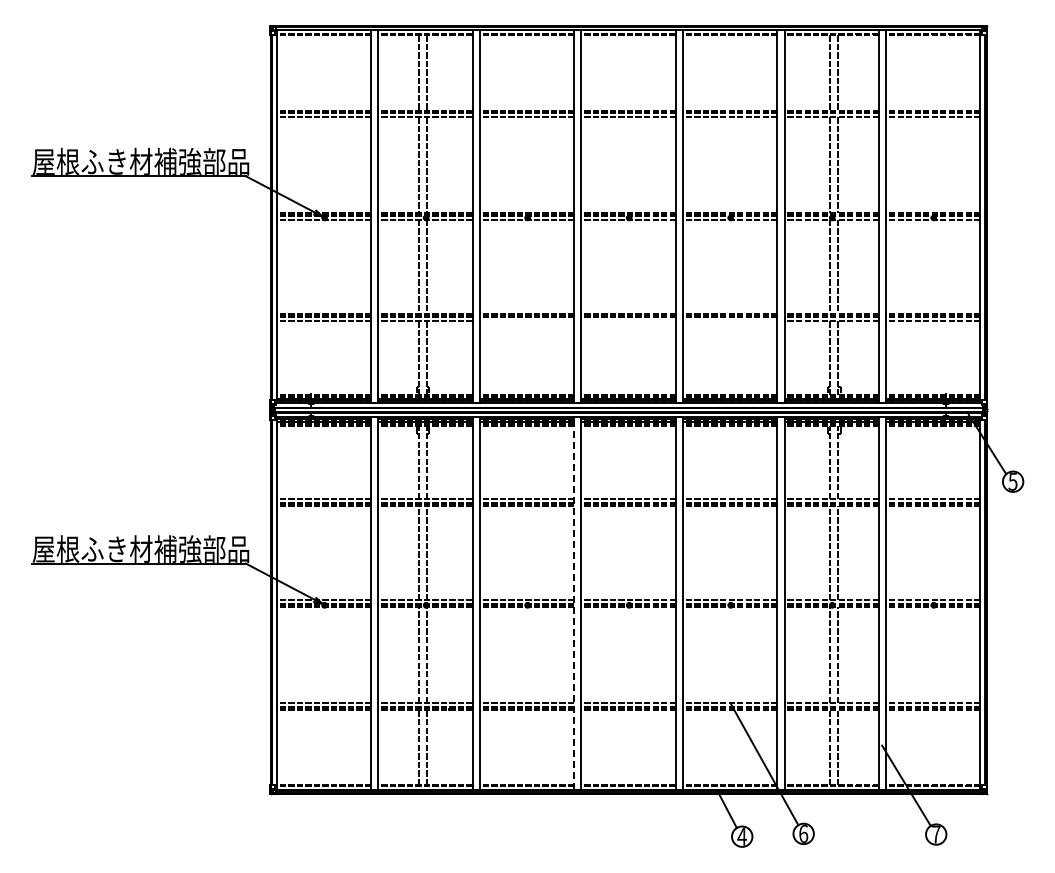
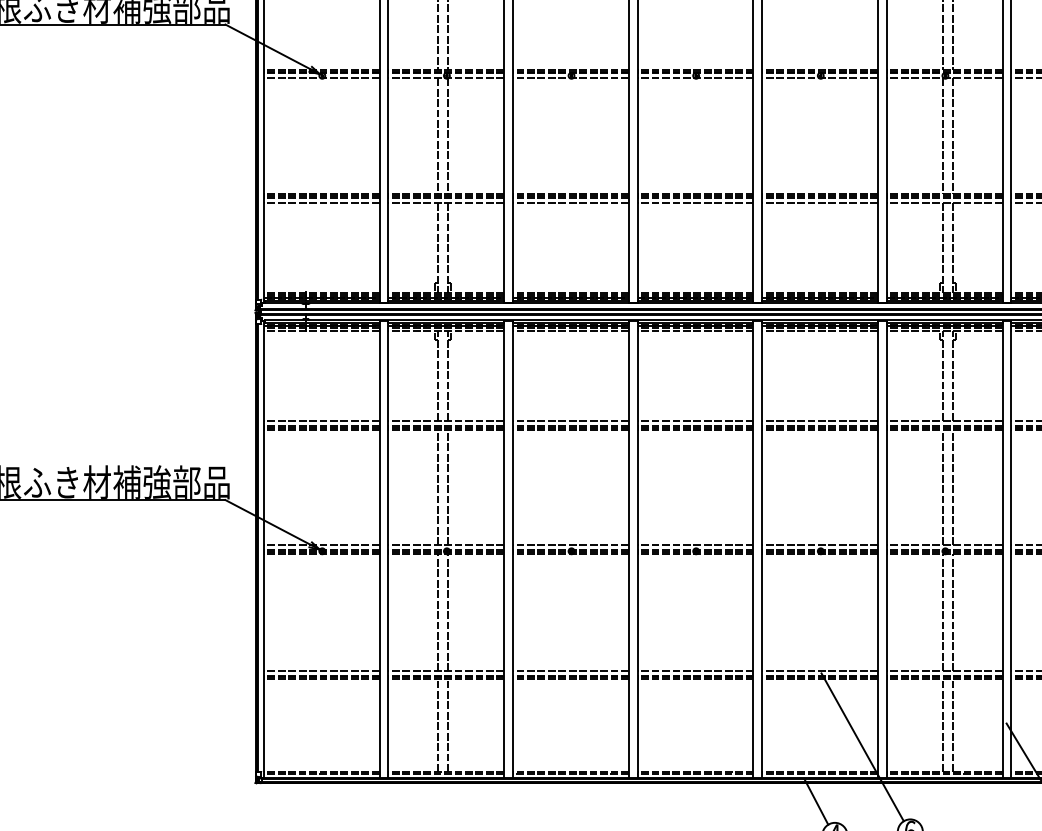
line: (526, 321) -> (570, 202), added
line: (628, 321) -> (695, 202), added
line: (729, 321) -> (819, 202), added
line: (574, 603) -> (629, 549), dashed -> solid

